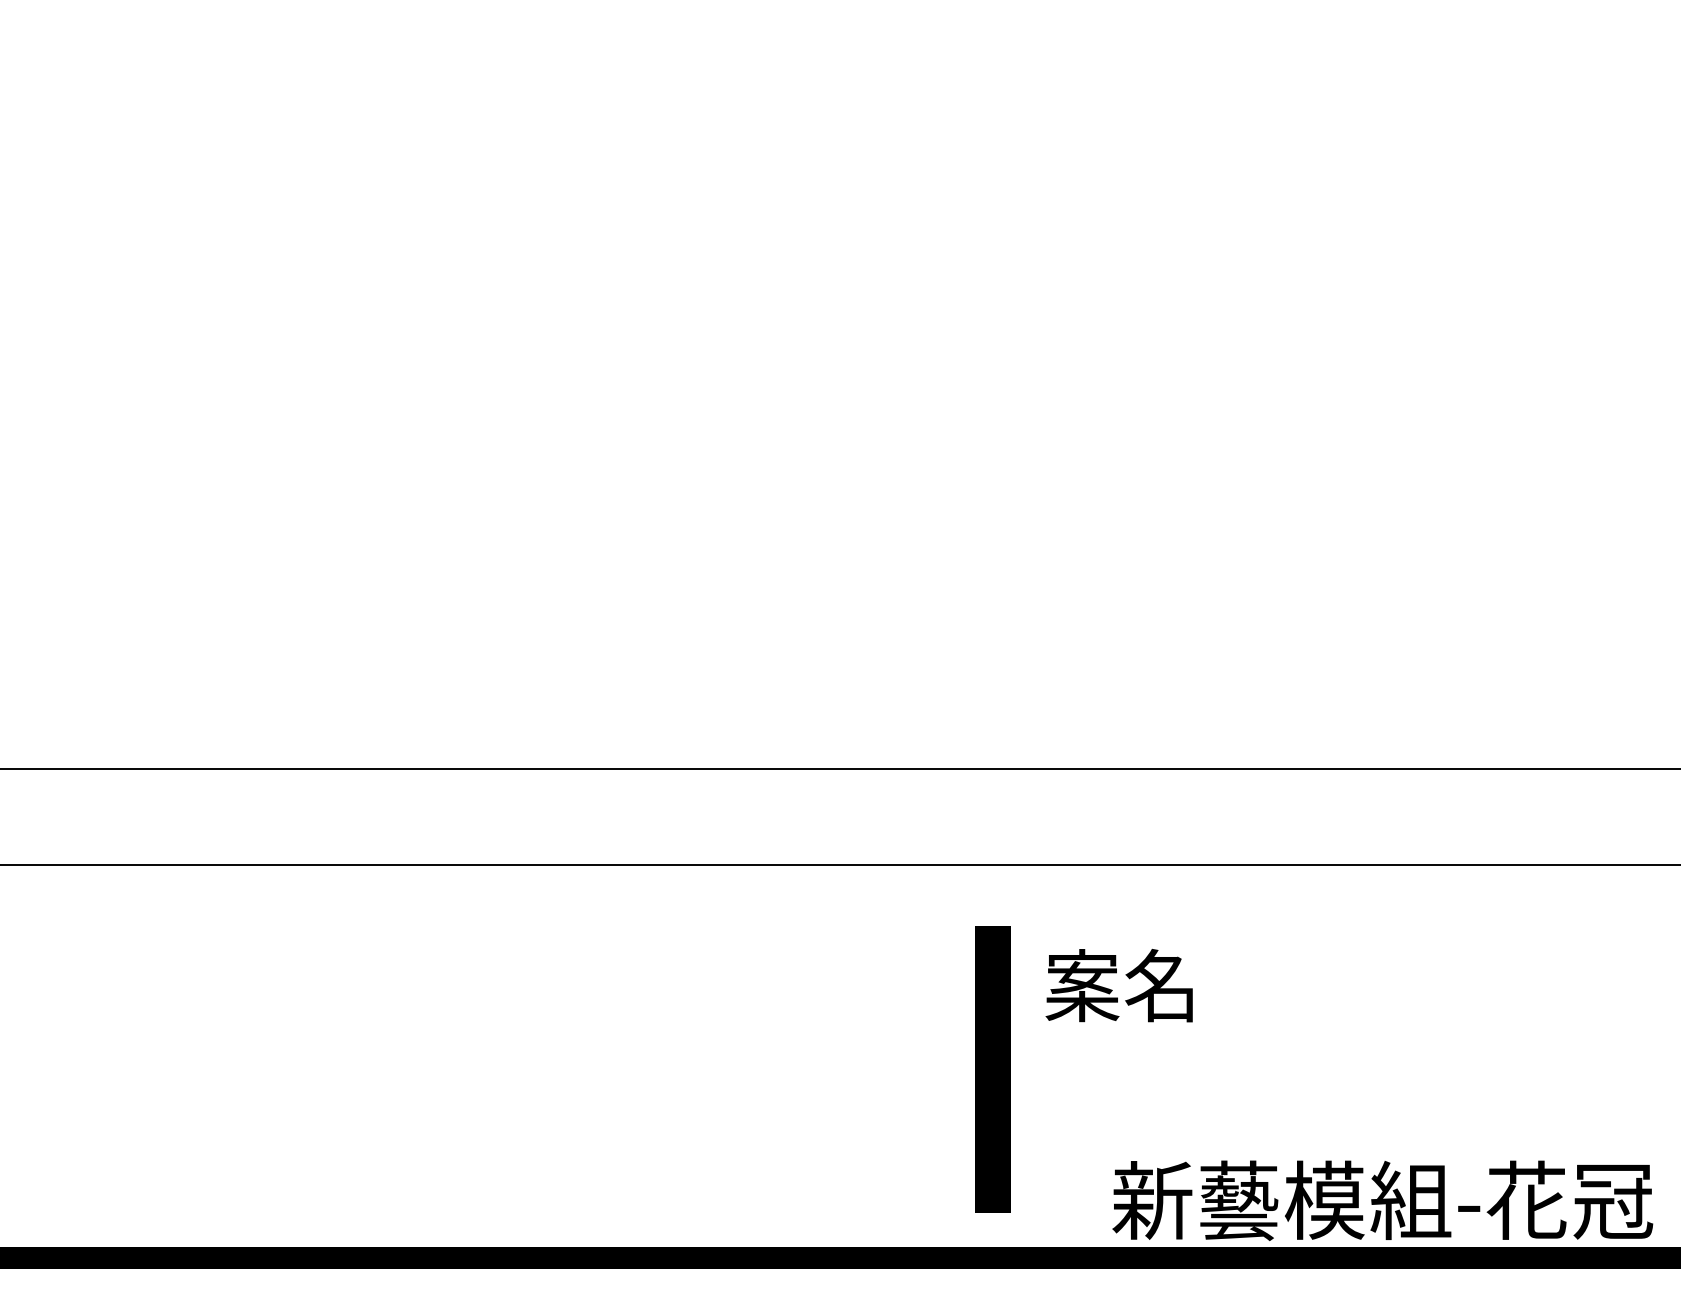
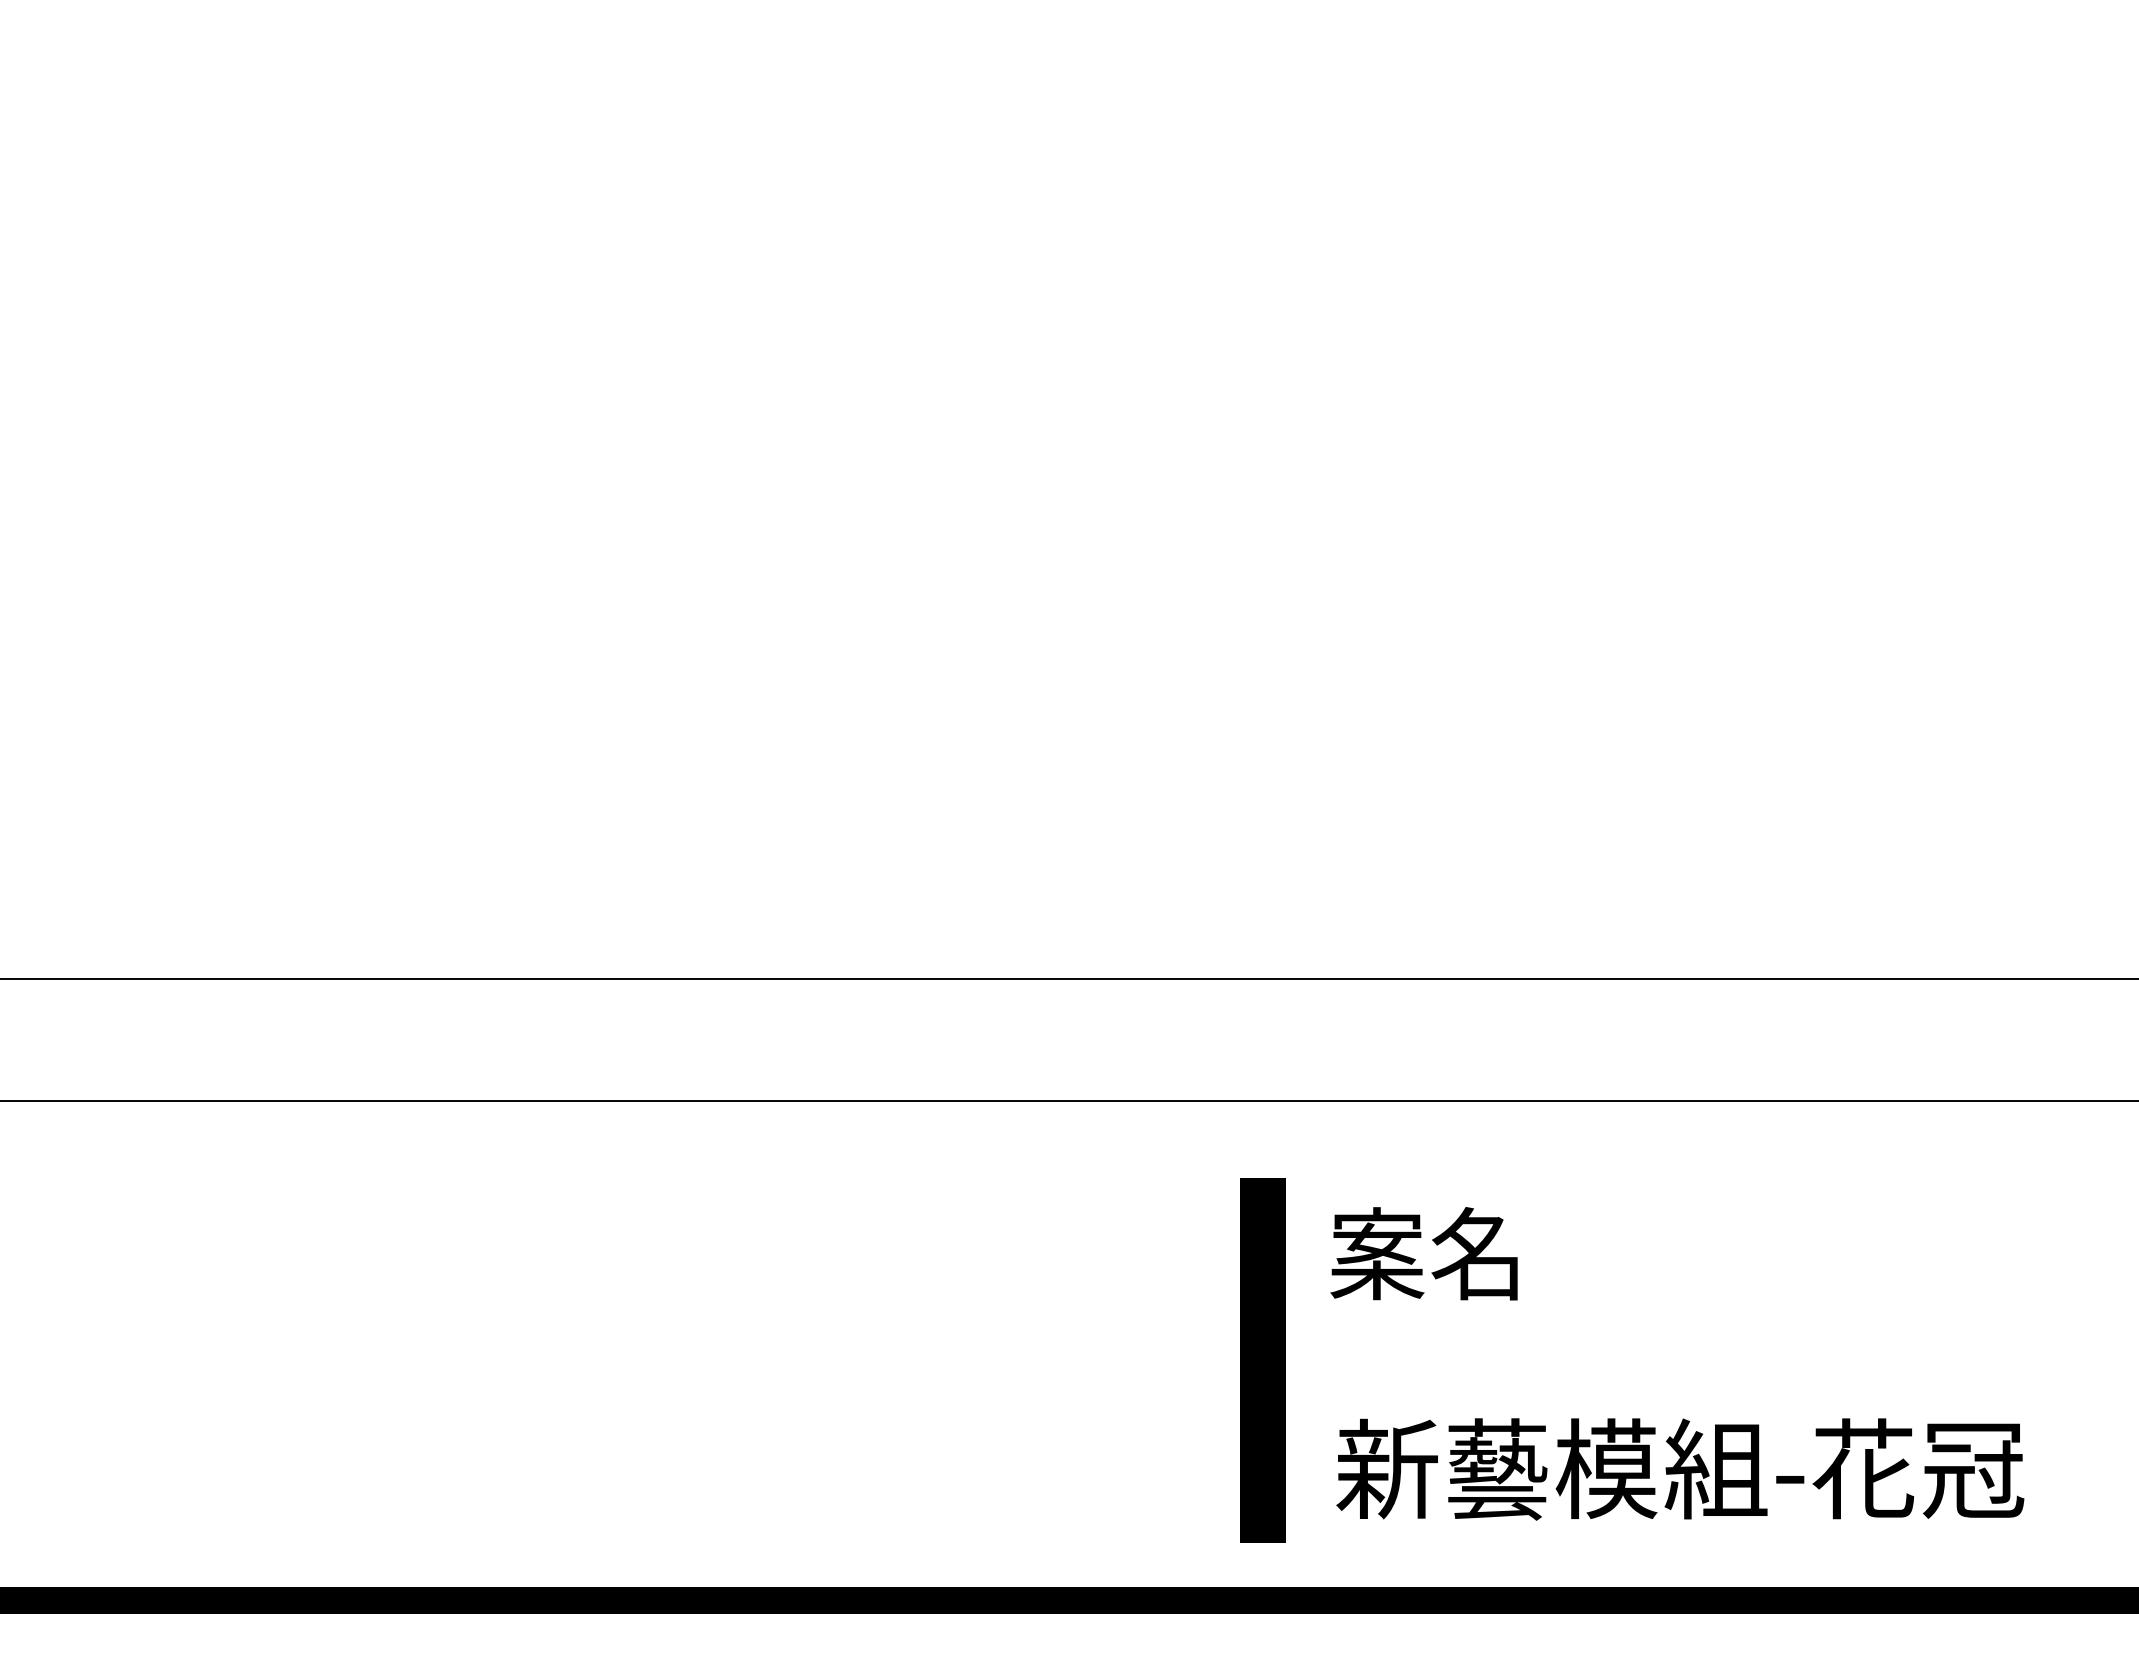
text: (1382, 1200) -> (1680, 1469), moved

